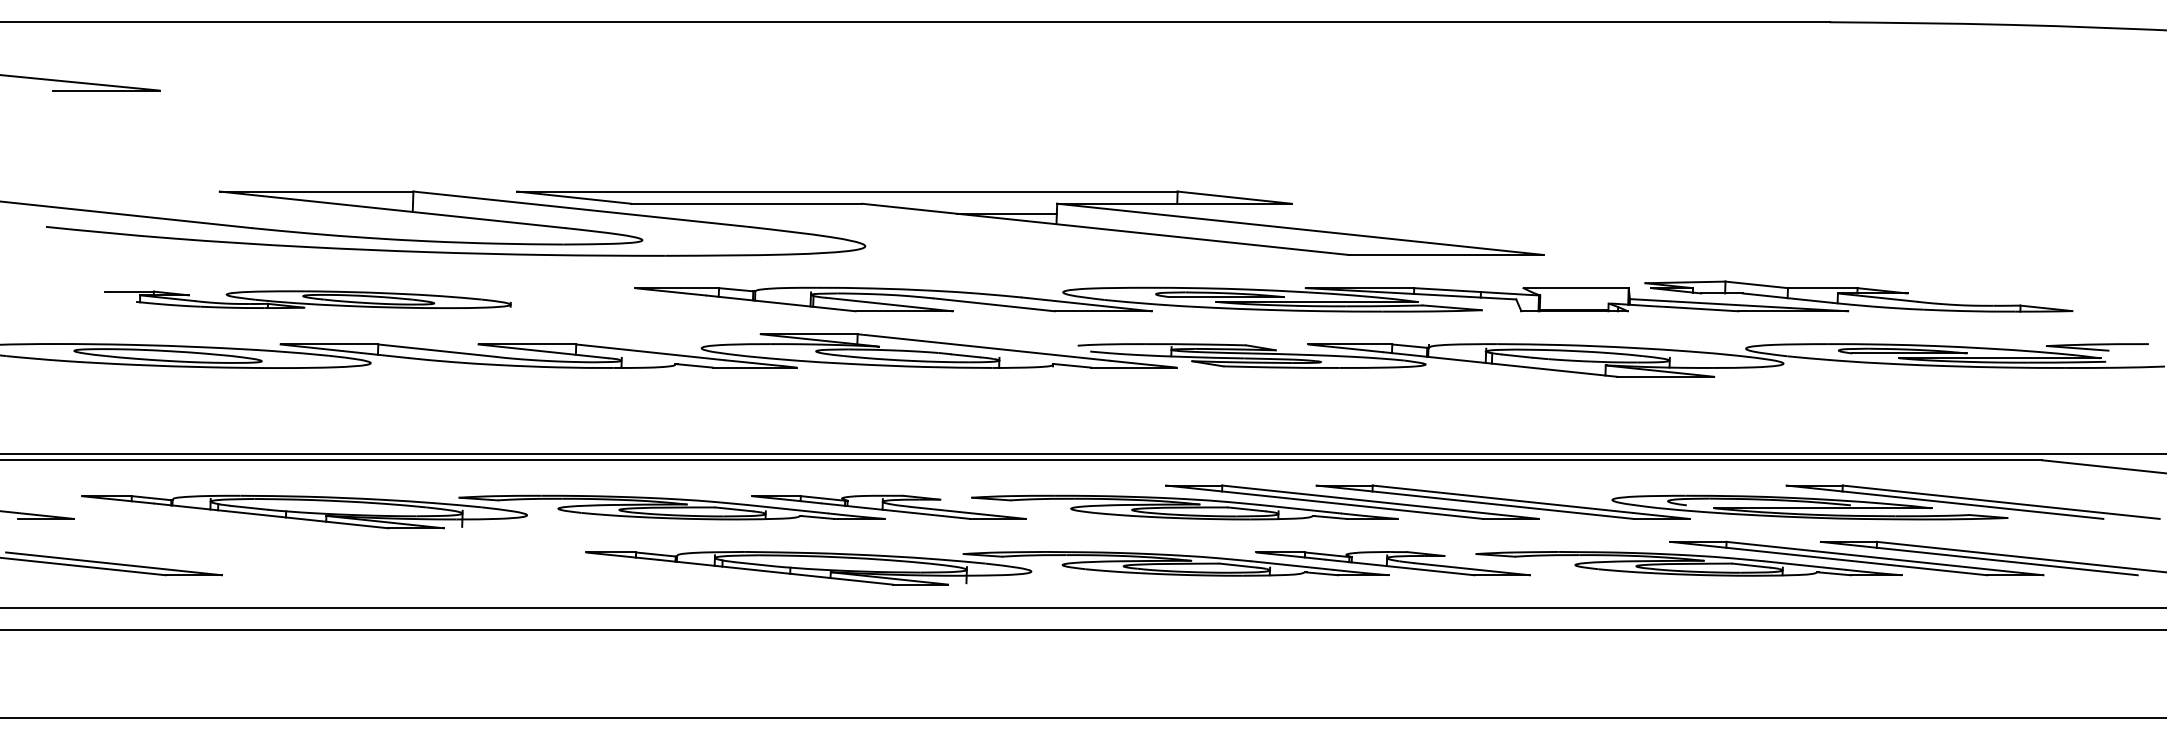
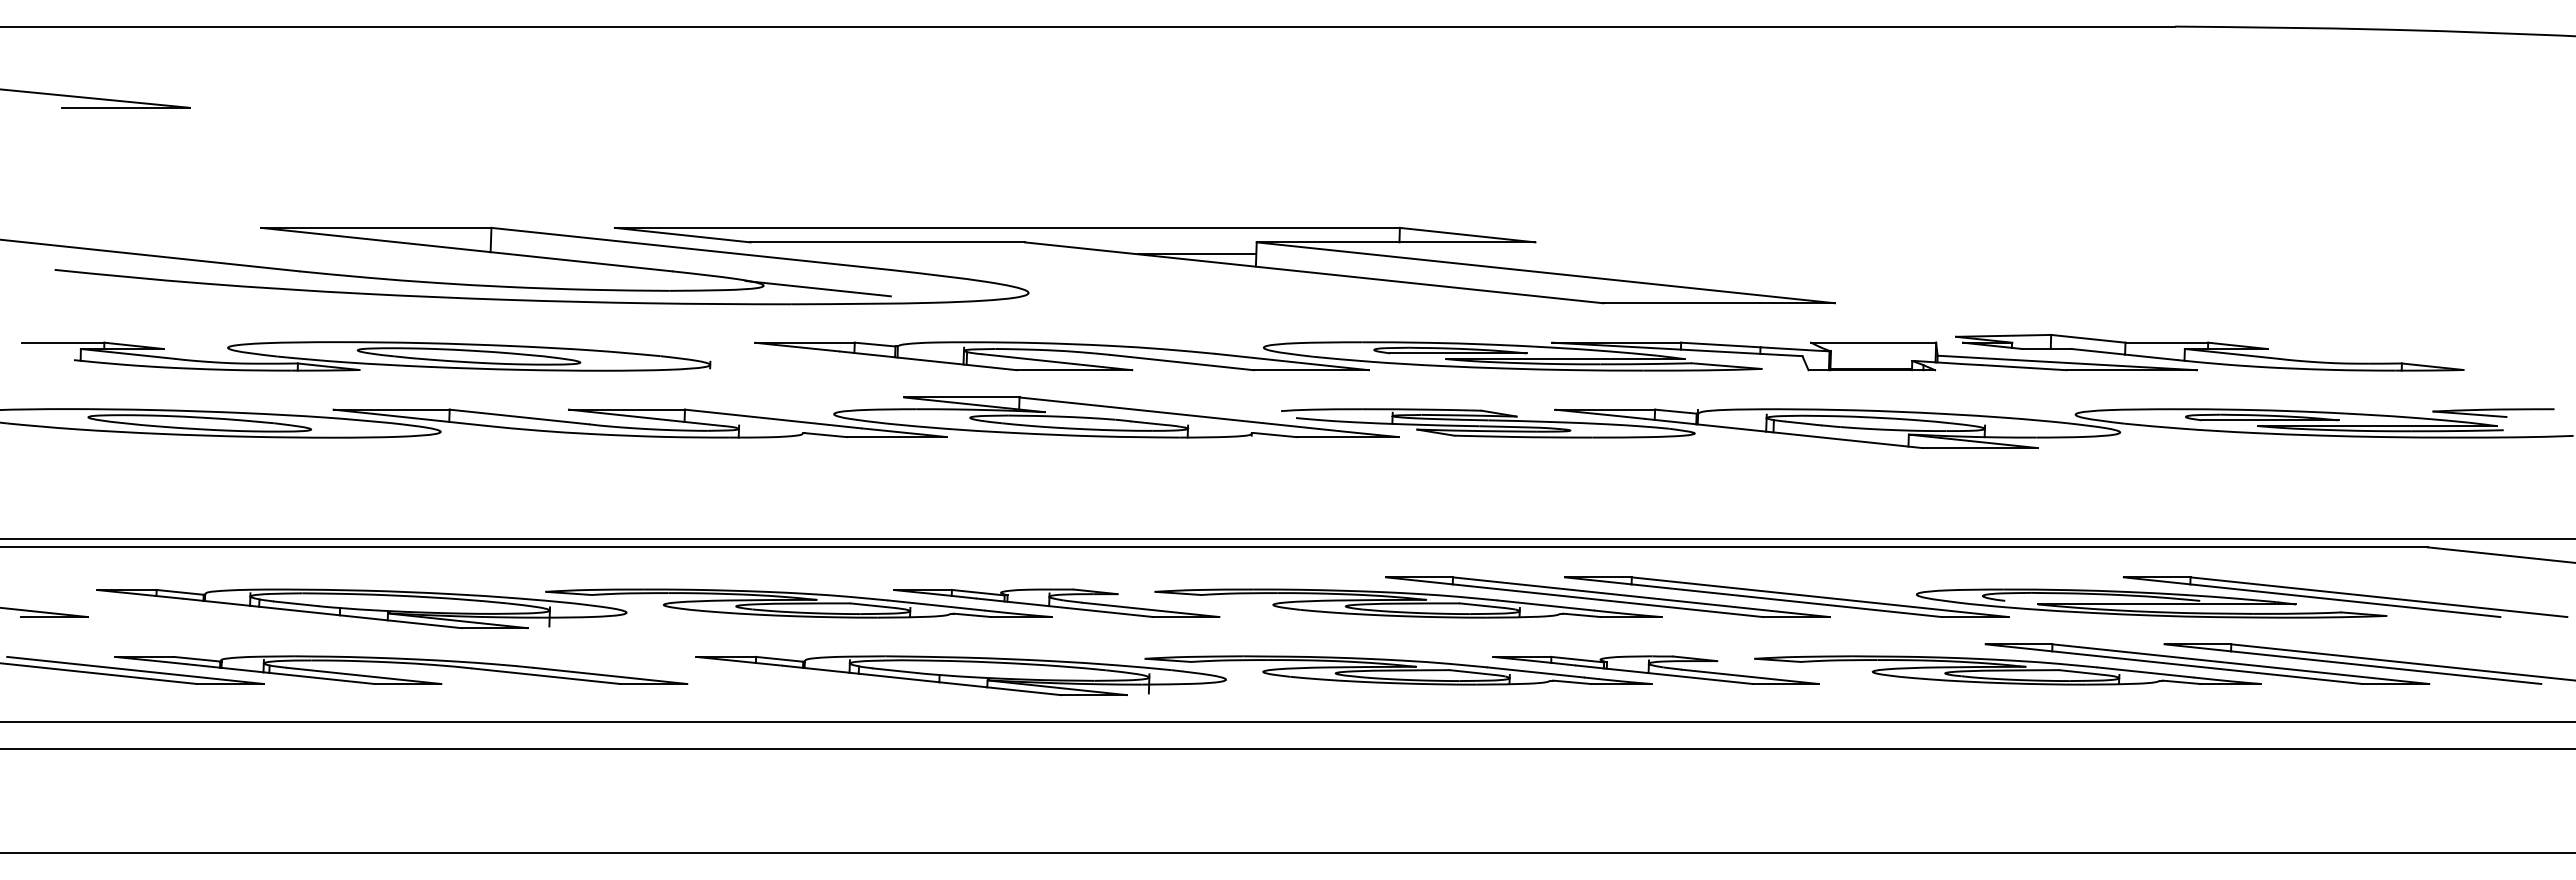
line: (687, 242) -> (817, 288), added
part: (308, 299) -> (366, 356), size x1.43
part: (337, 563) -> (401, 669), added

